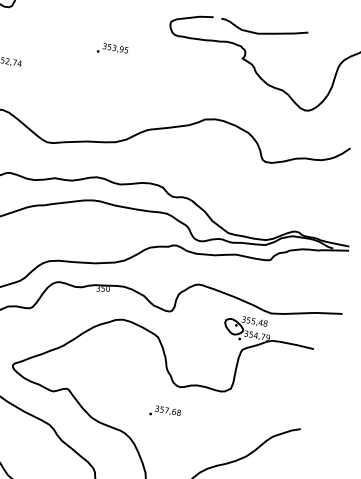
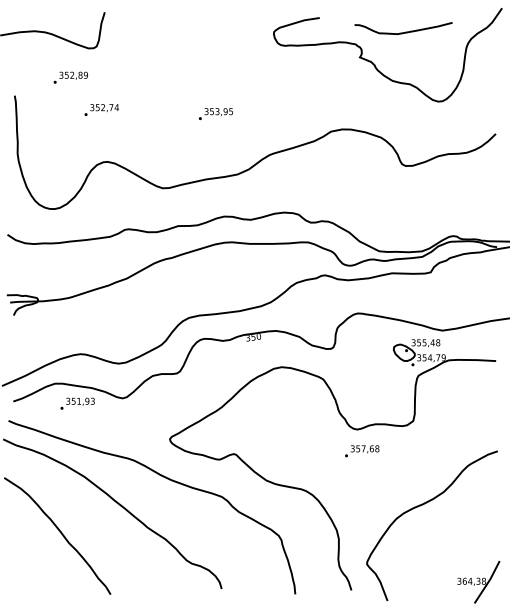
curve: (265, 32) -> (405, 31), moved
text: (112, 49) -> (215, 113), moved
text: (165, 412) -> (362, 451), moved

